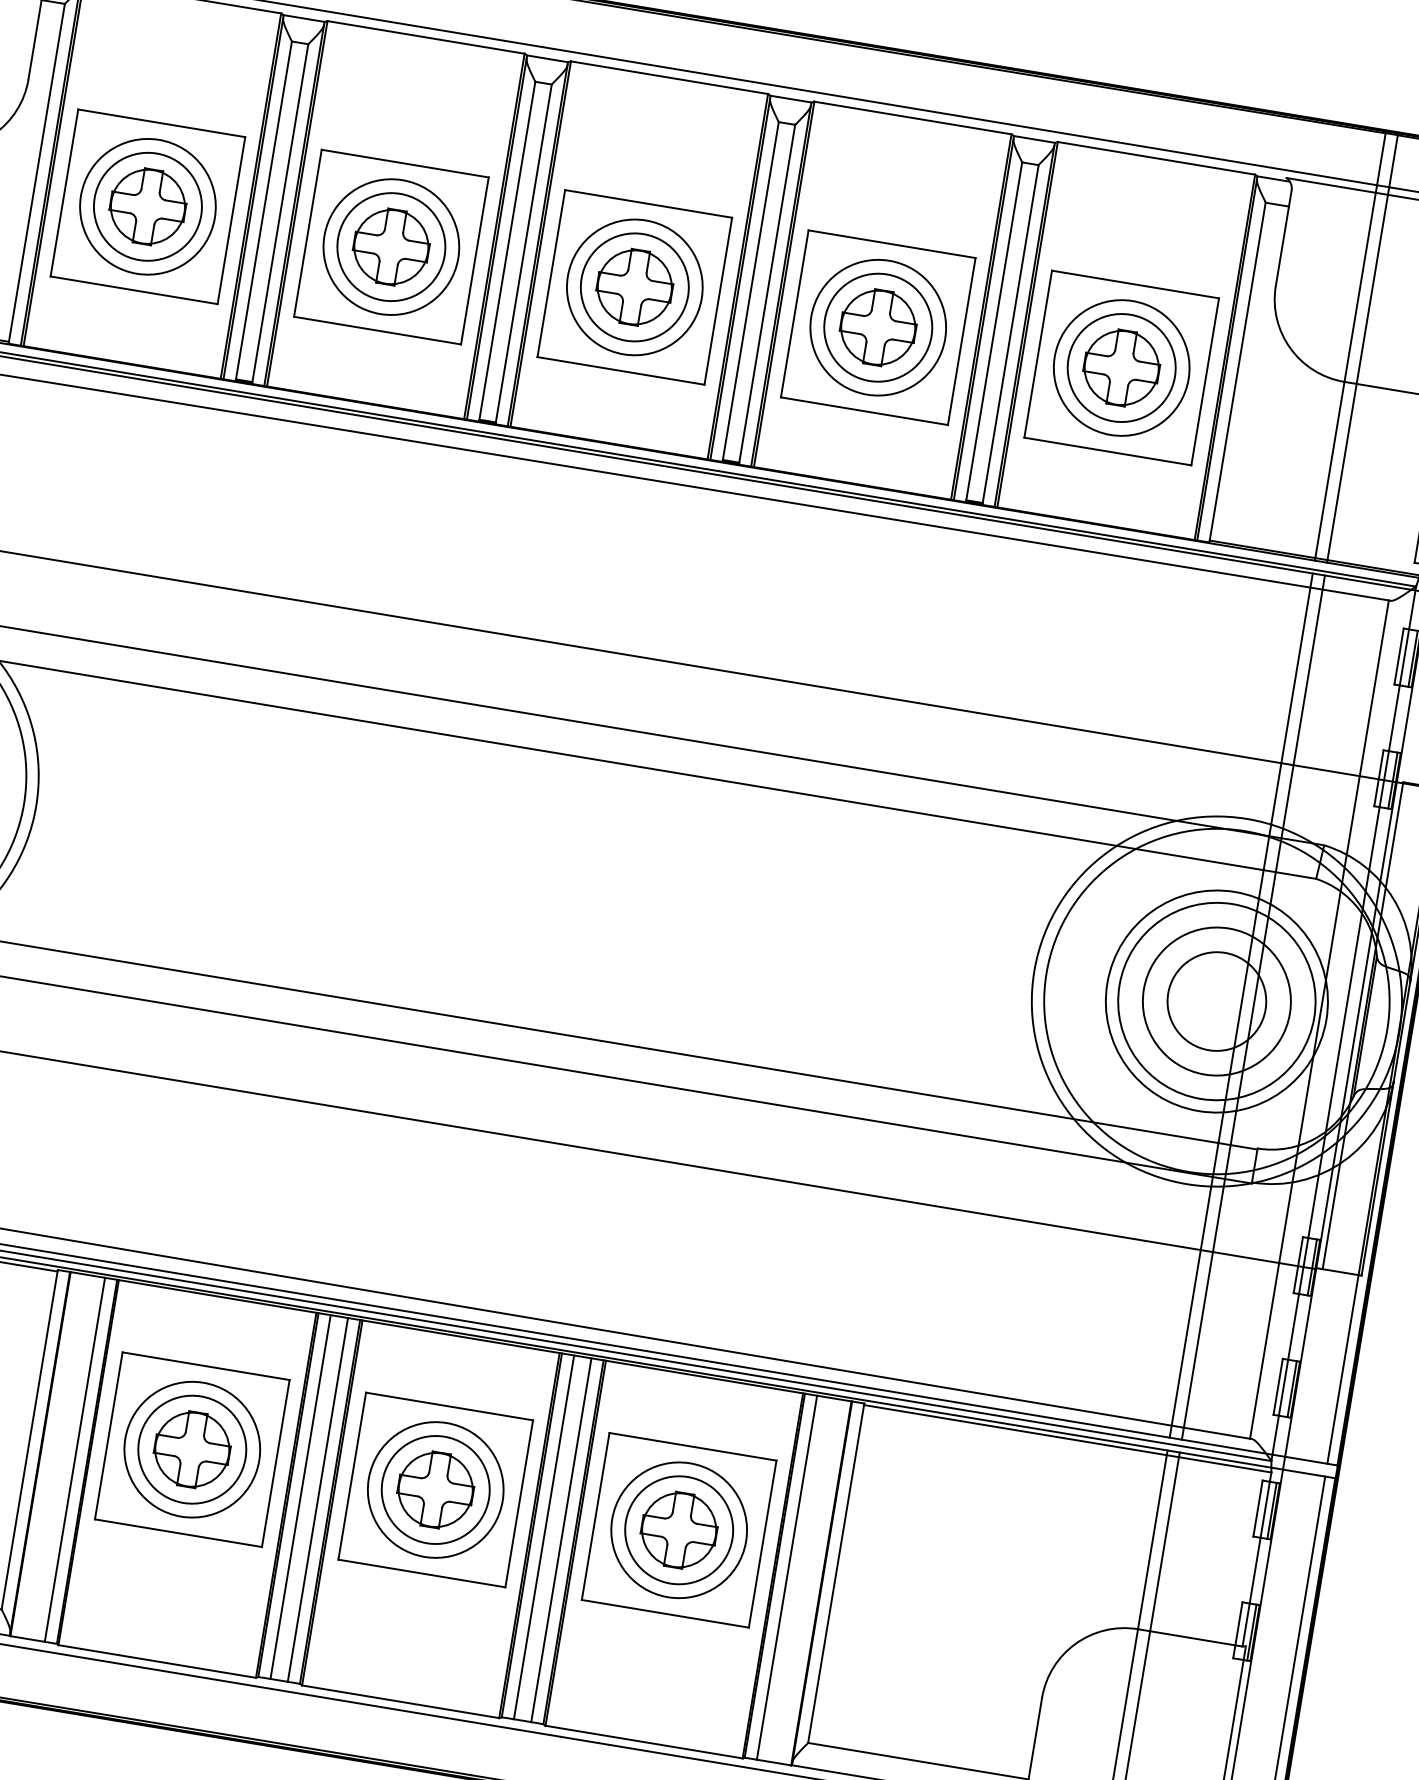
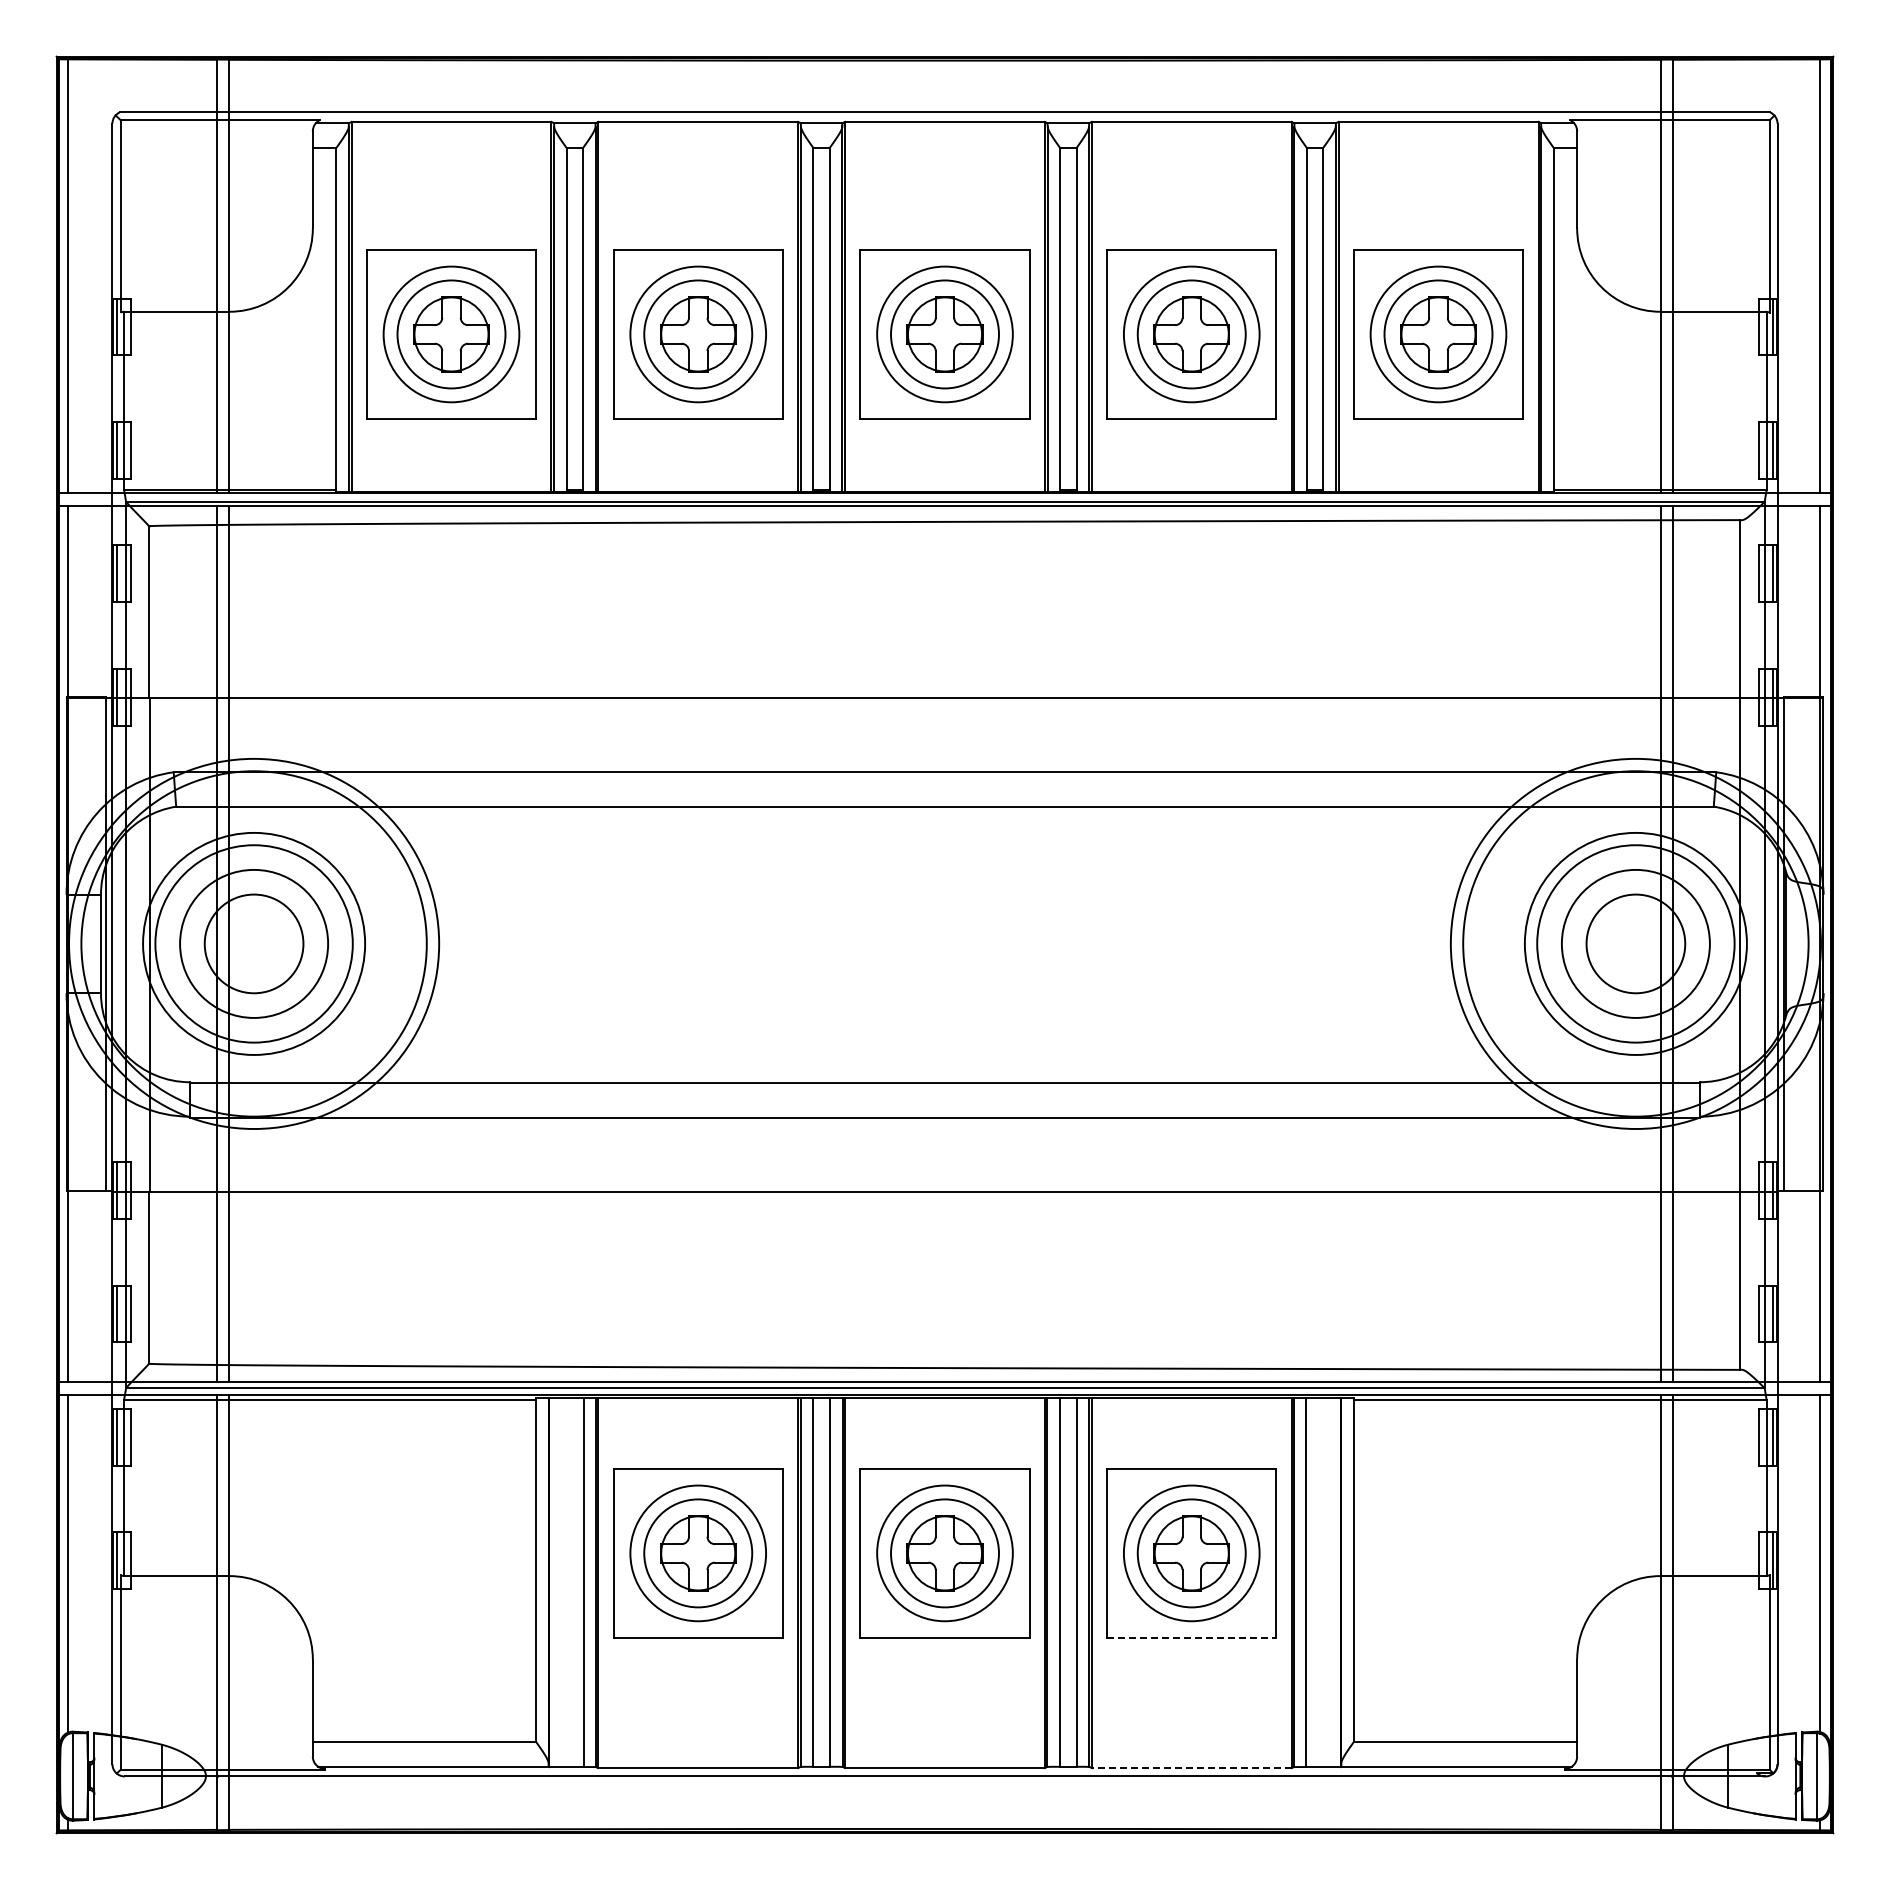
line: (665, 1614) -> (1191, 1638), solid -> dashed
line: (643, 1742) -> (1191, 1768), solid -> dashed

